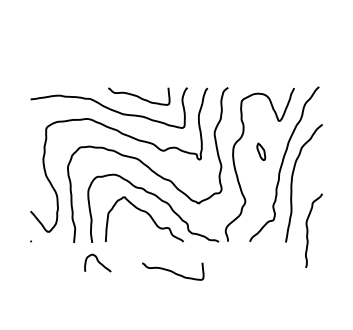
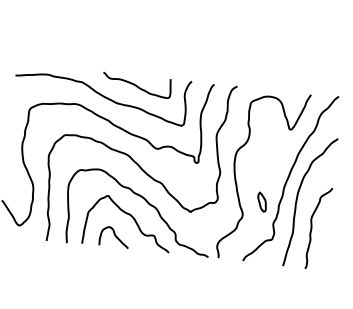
part: (261, 151) -> (262, 201), moved
curve: (308, 230) -> (312, 227), moved
curve: (97, 261) -> (114, 235), moved
curve: (173, 271) -> (154, 284), removed

